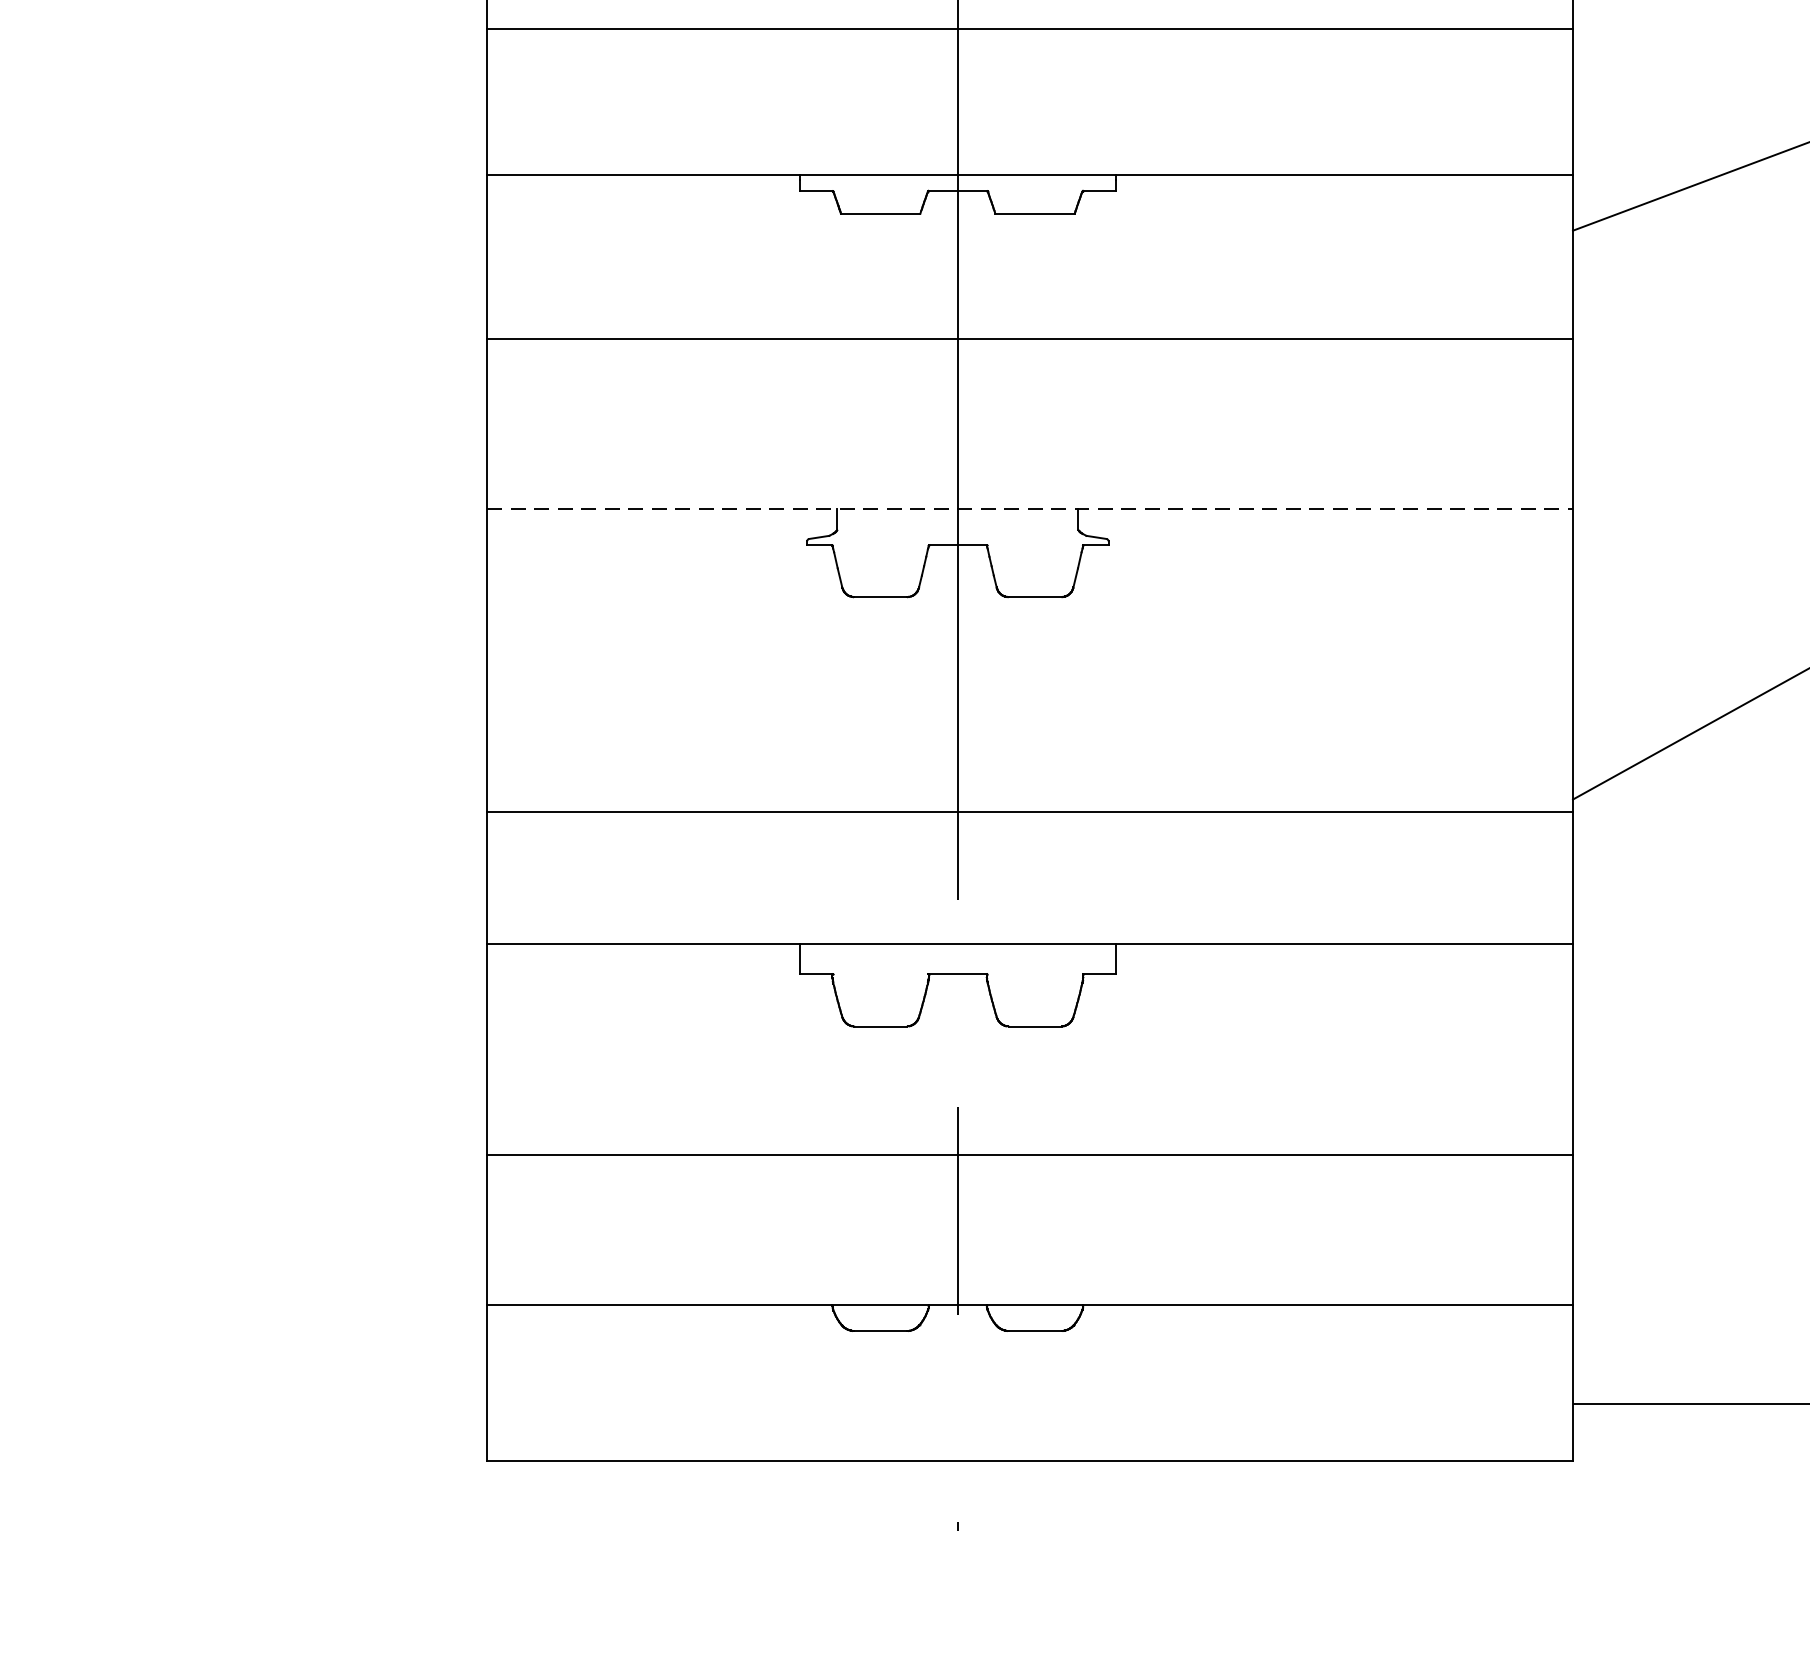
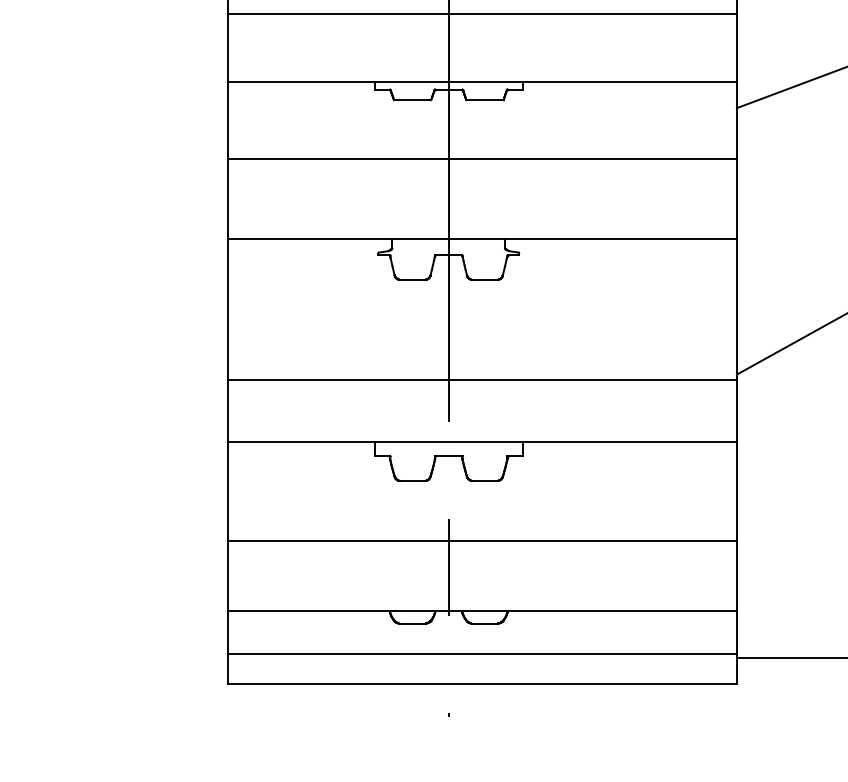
line: (1032, 508) -> (483, 238), dashed -> solid
line: (1029, 1394) -> (482, 653), added

